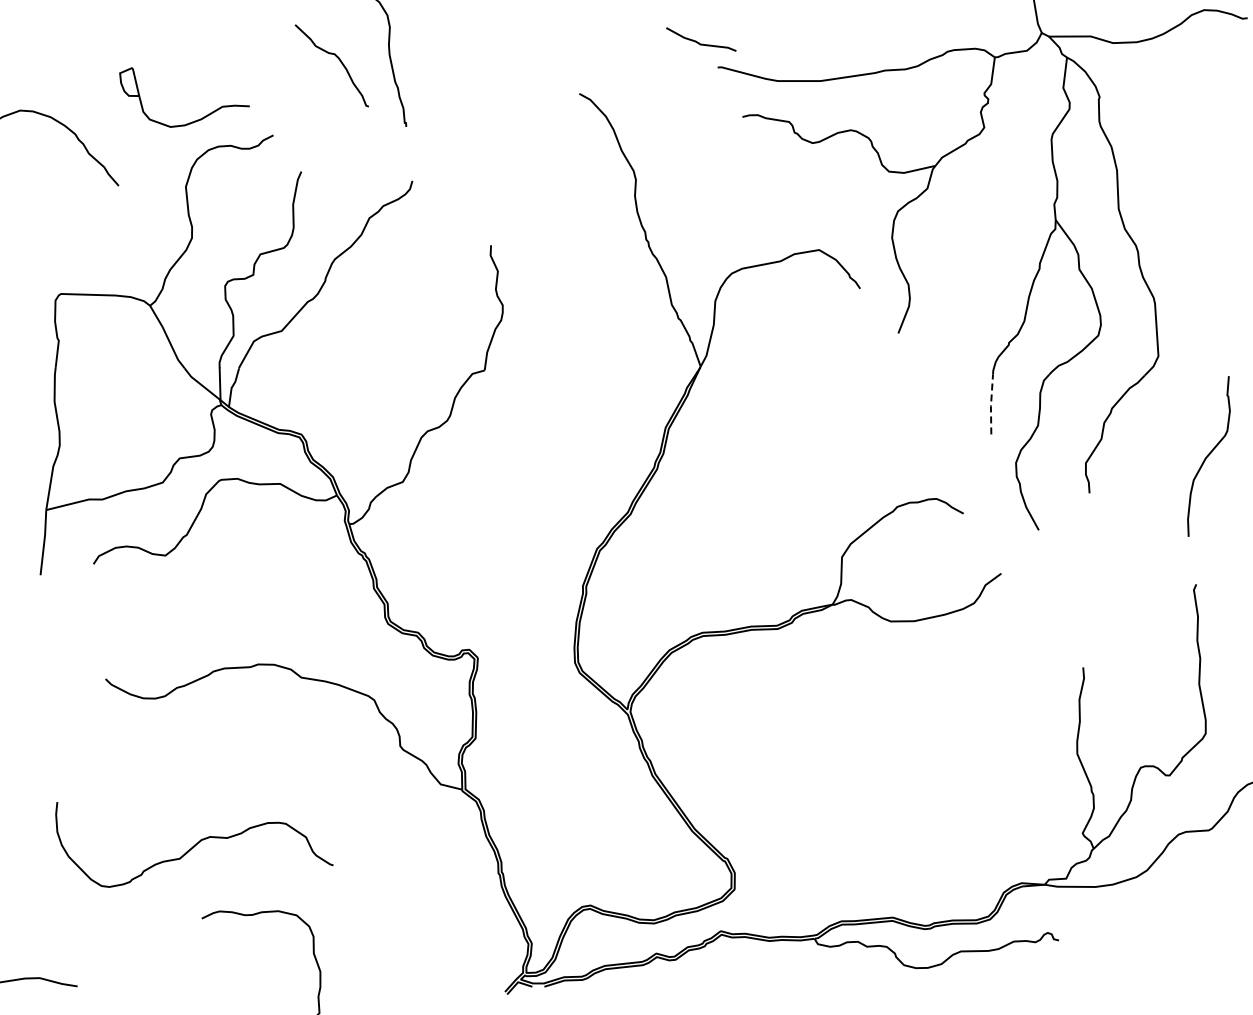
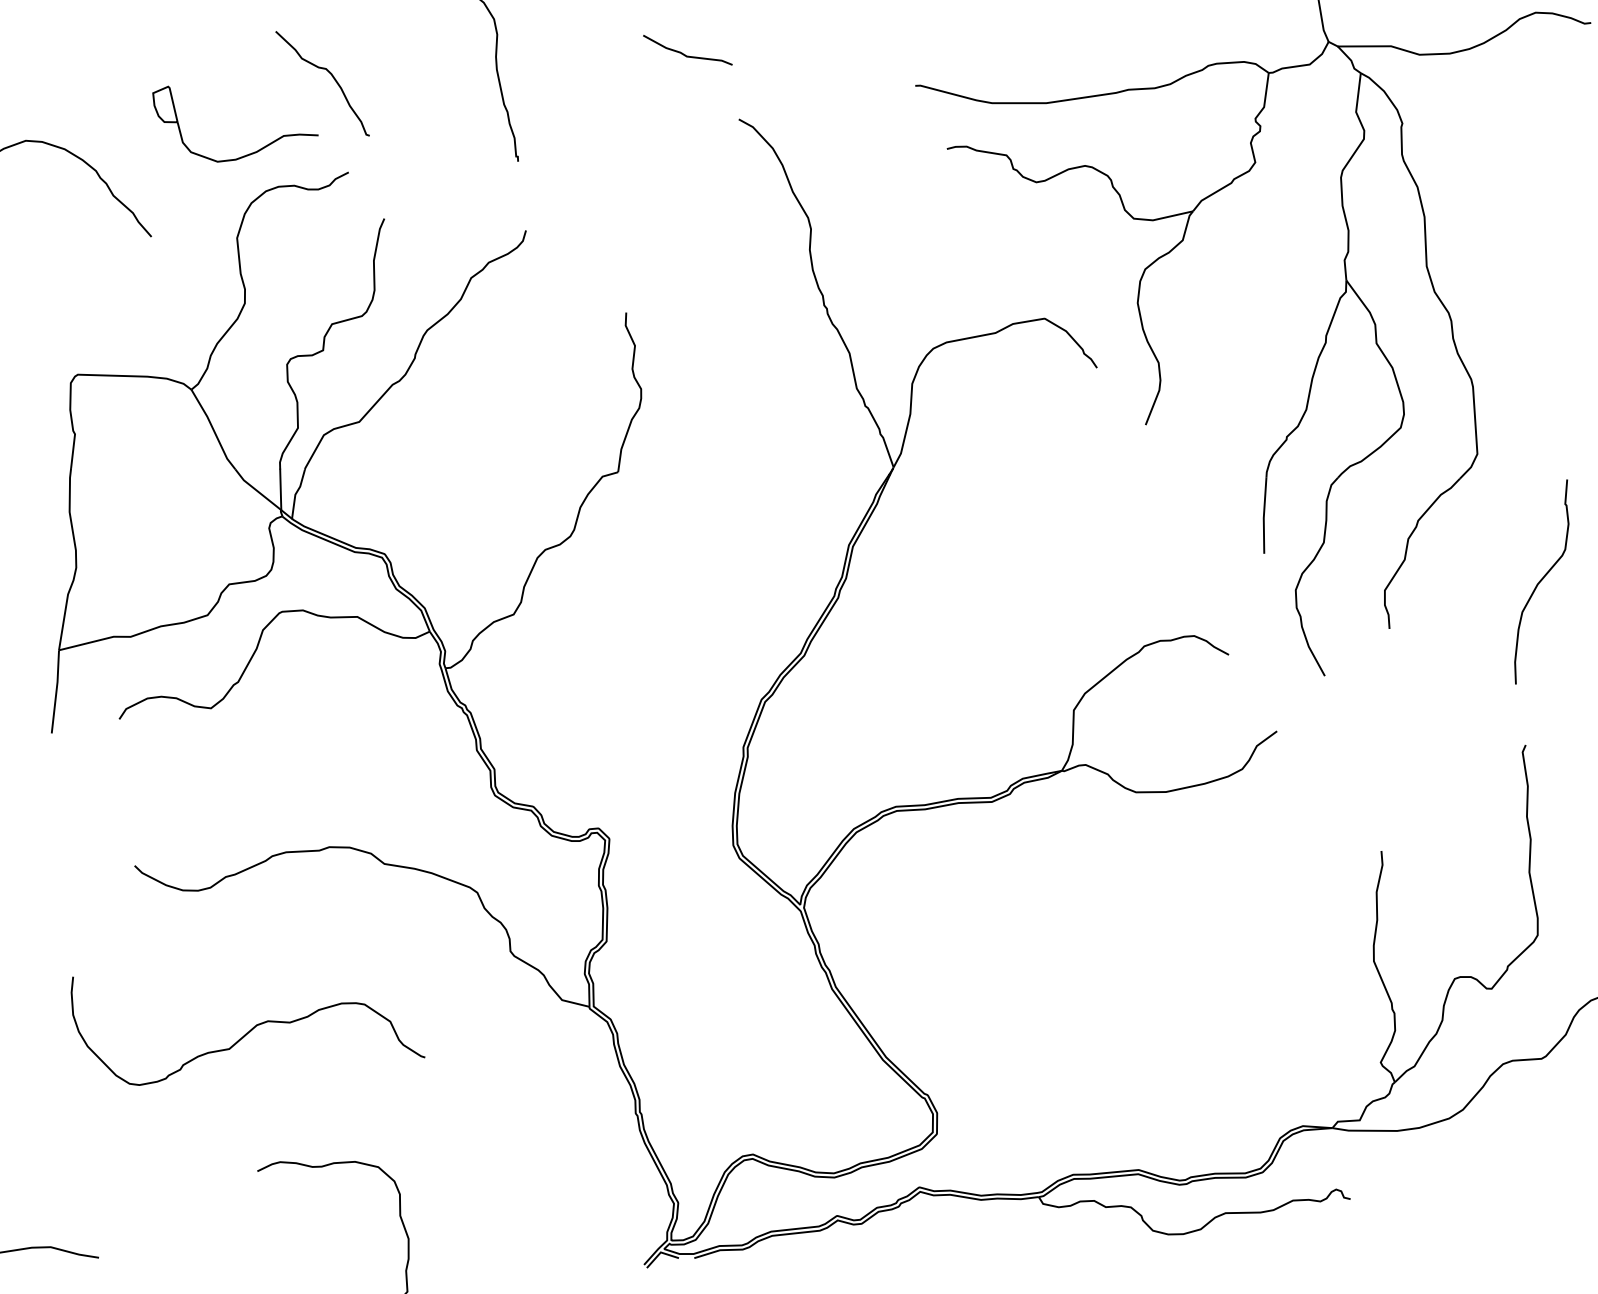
curve: (699, 42) -> (685, 53), moved
curve: (339, 61) -> (332, 78), moved
line: (991, 404) -> (1264, 515), dashed -> solid
curve: (194, 844) -> (248, 1030), moved

